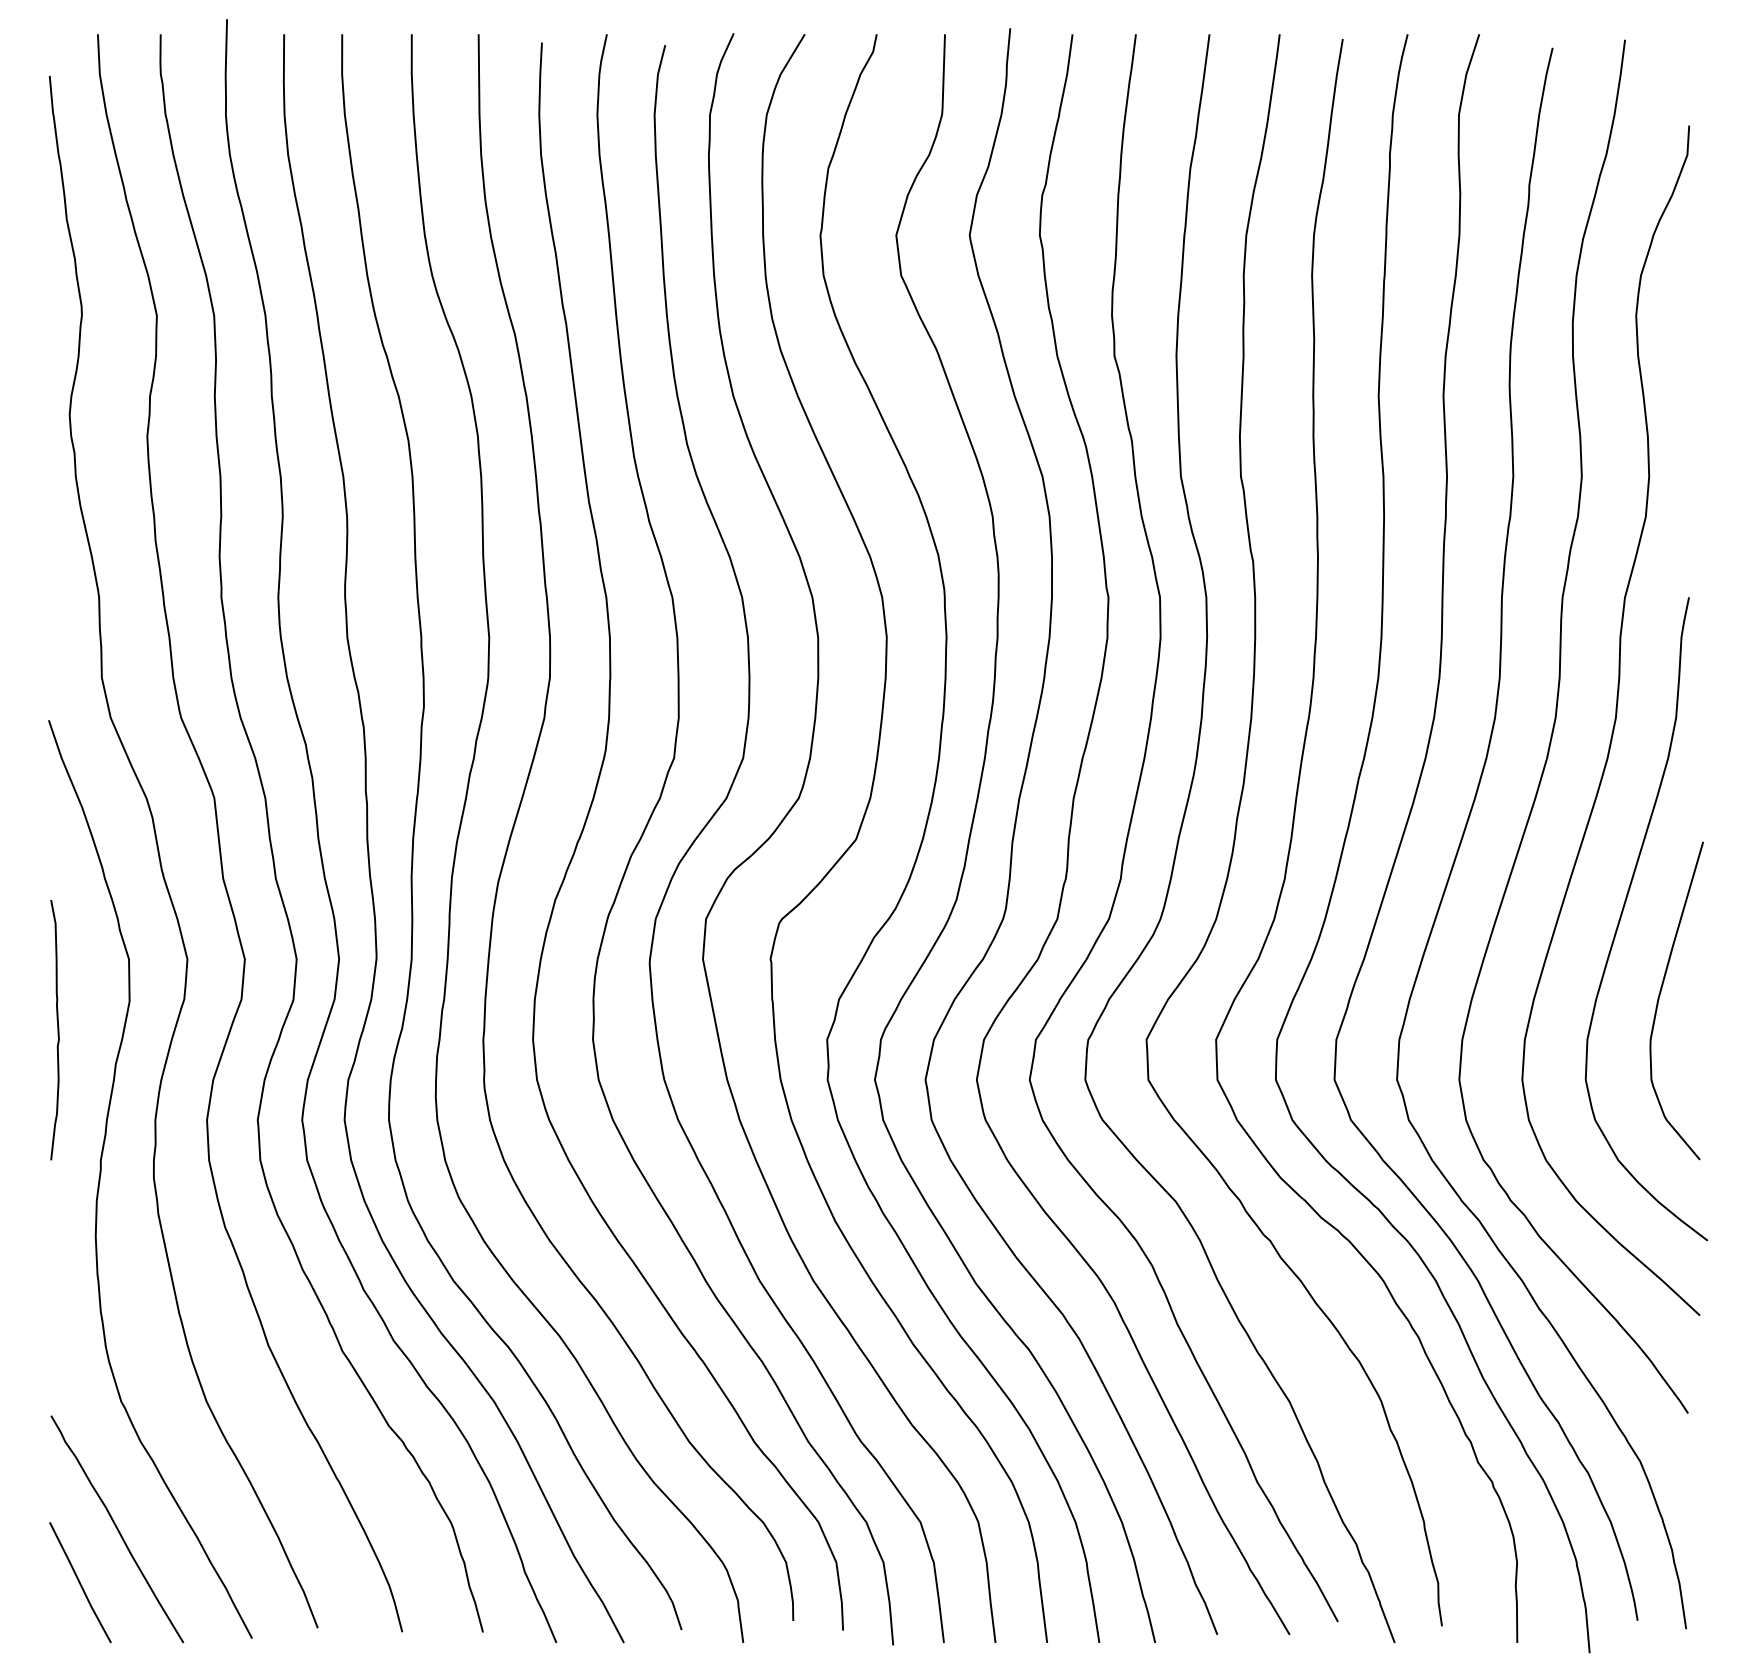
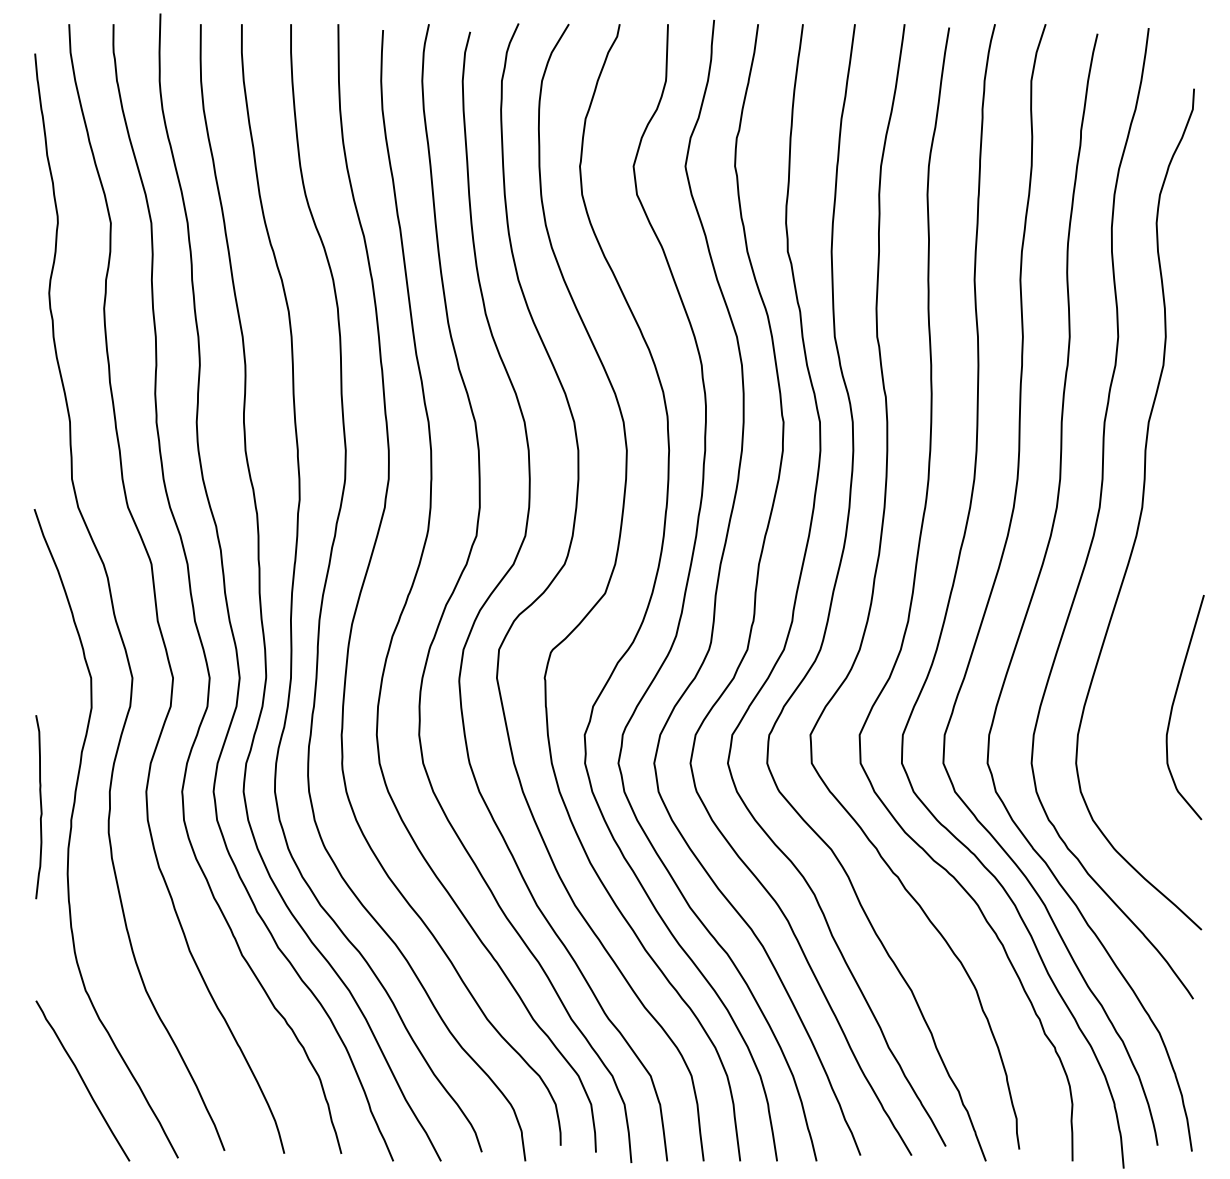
curve: (1623, 914) -> (1147, 646), removed
curve: (57, 1030) -> (40, 807), moved
line: (79, 1582) -> (56, 1118), removed

